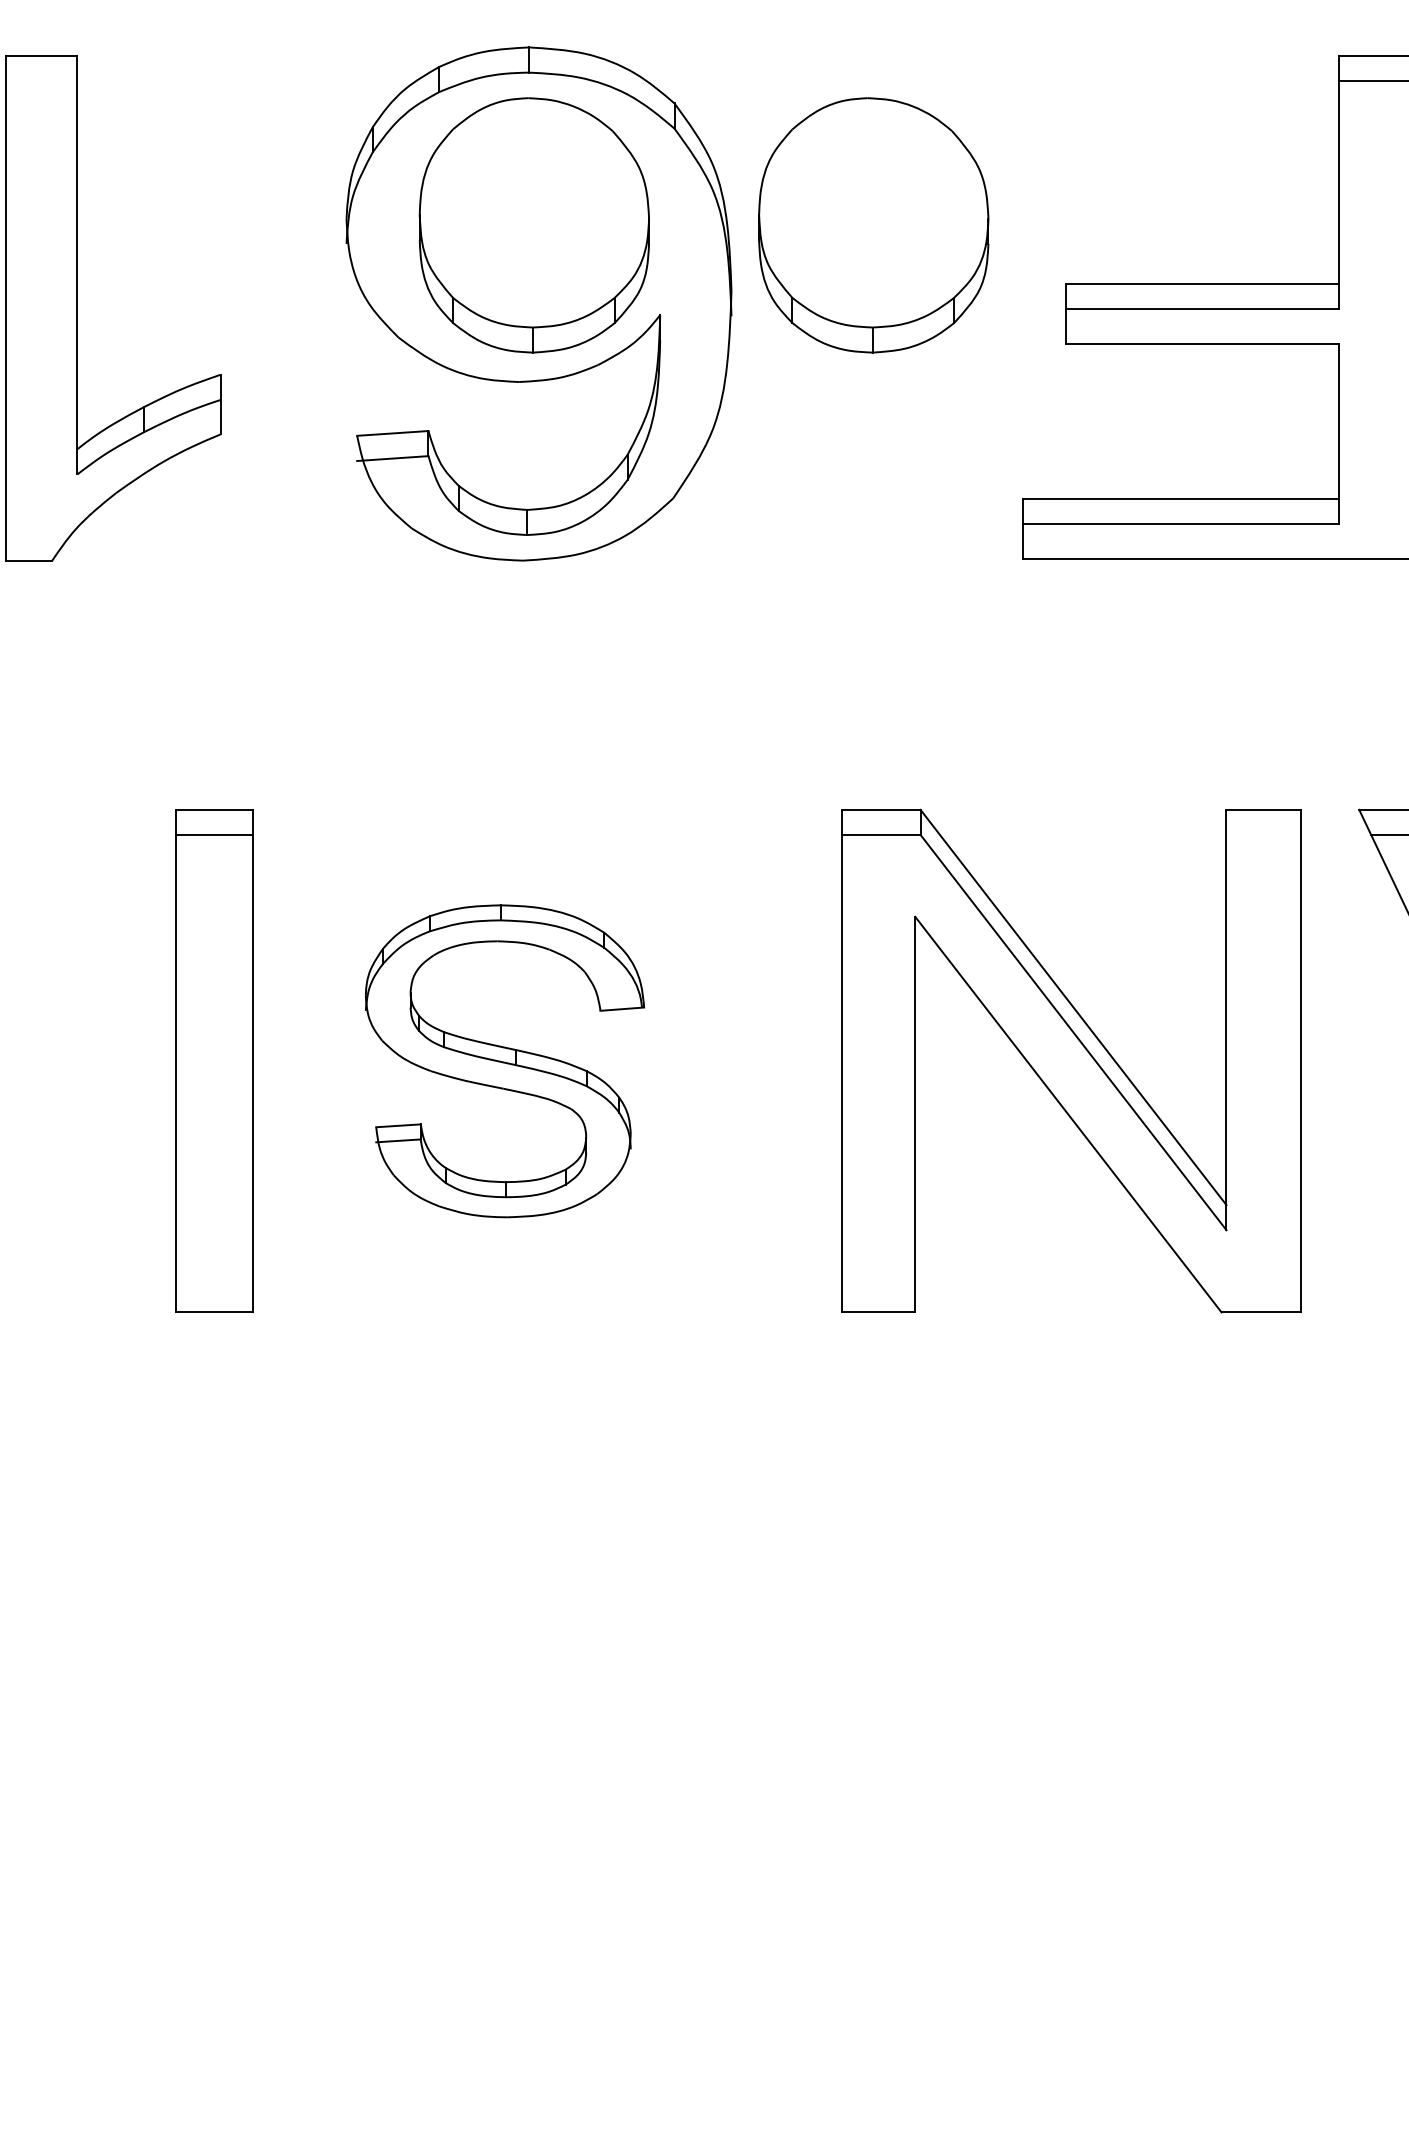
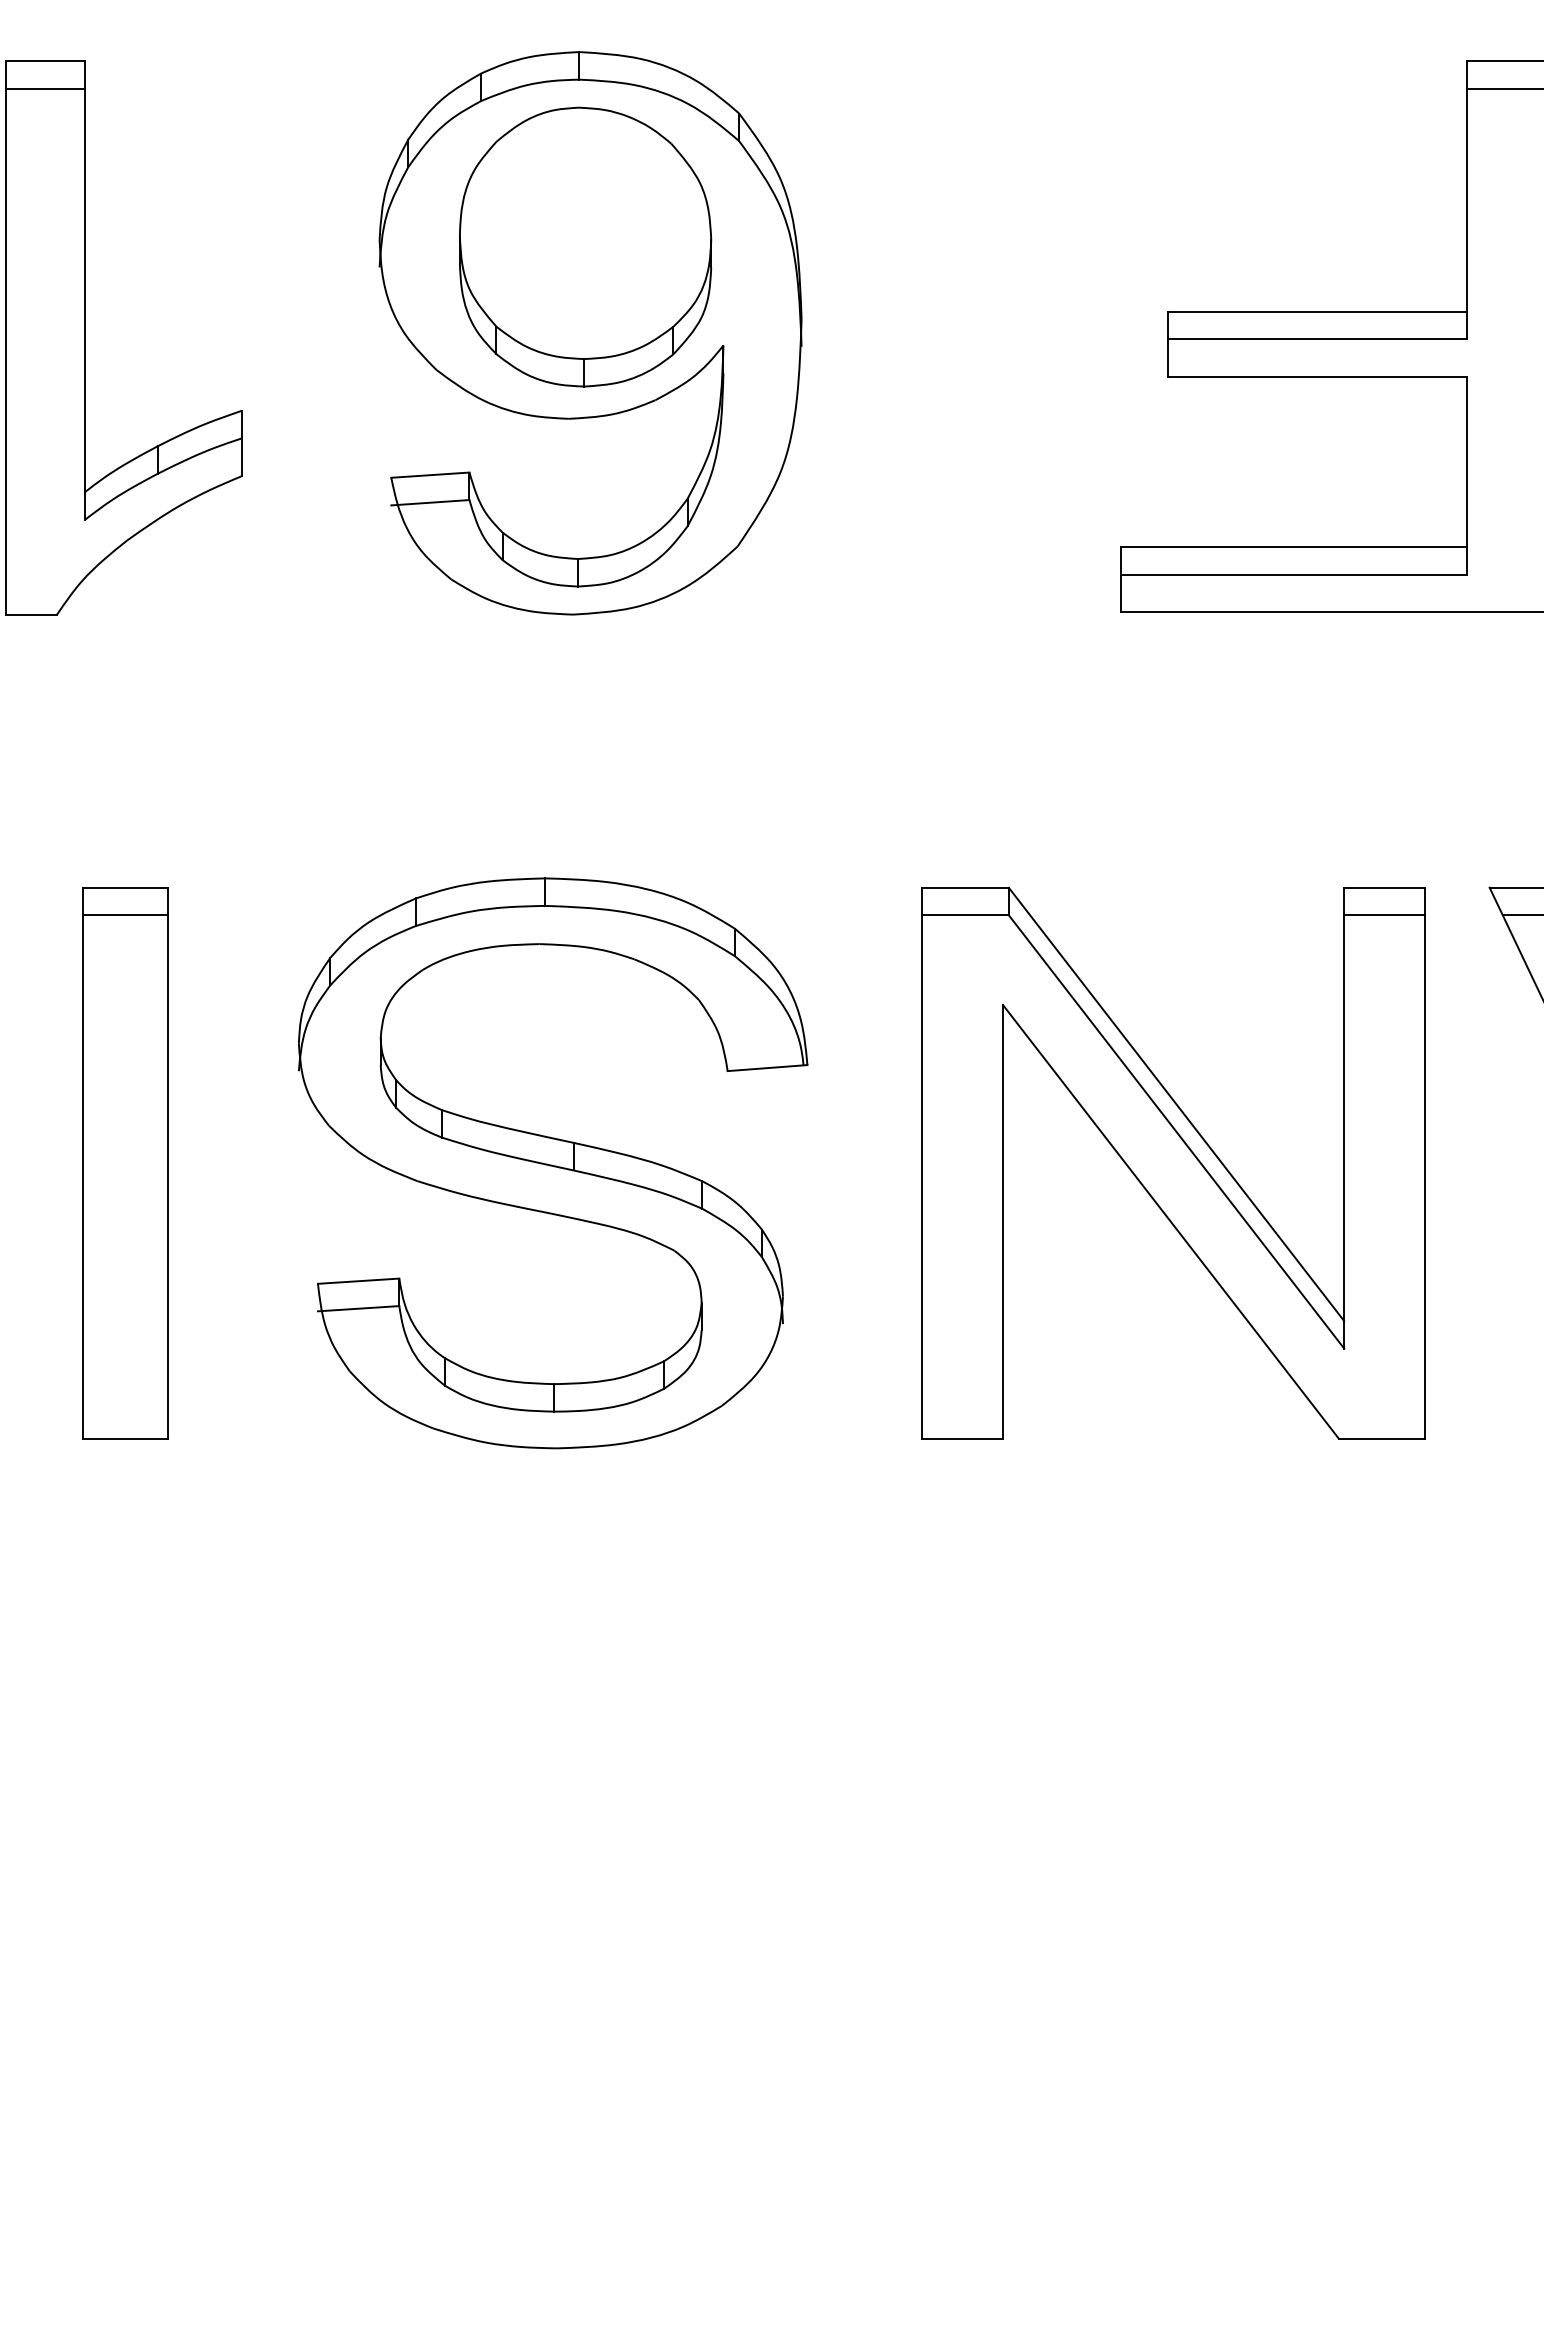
line: (41, 80) -> (45, 88), added
part: (873, 224) -> (957, 246), removed
line: (1263, 835) -> (1384, 915), added
part: (215, 1061) -> (125, 1163), moved
part: (505, 1061) -> (553, 1163), size x1.67

